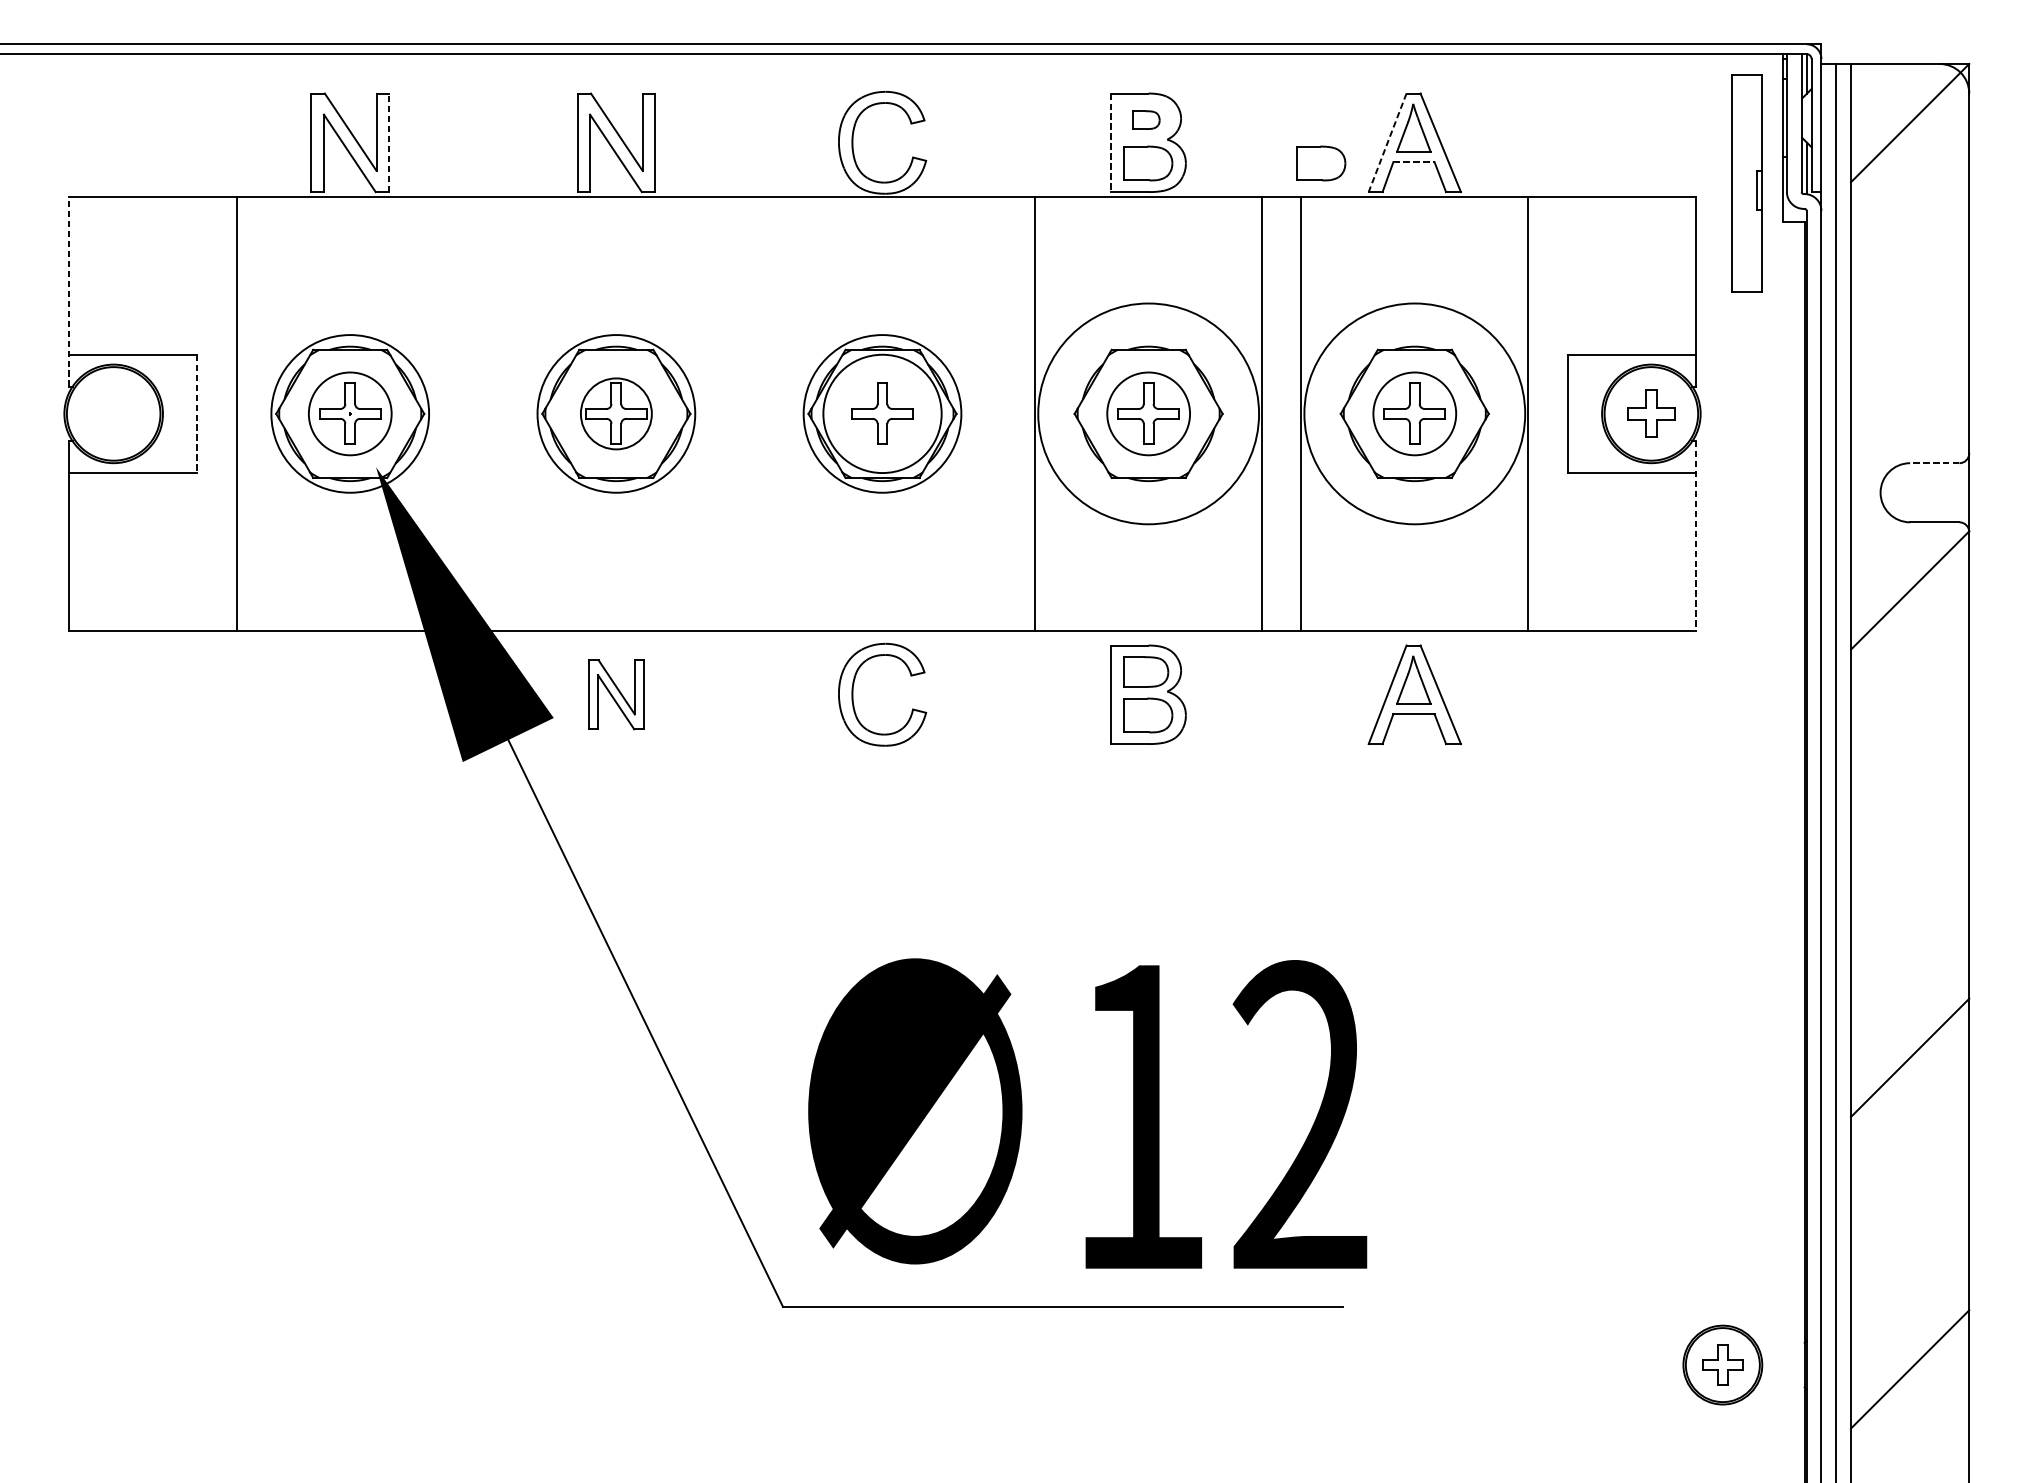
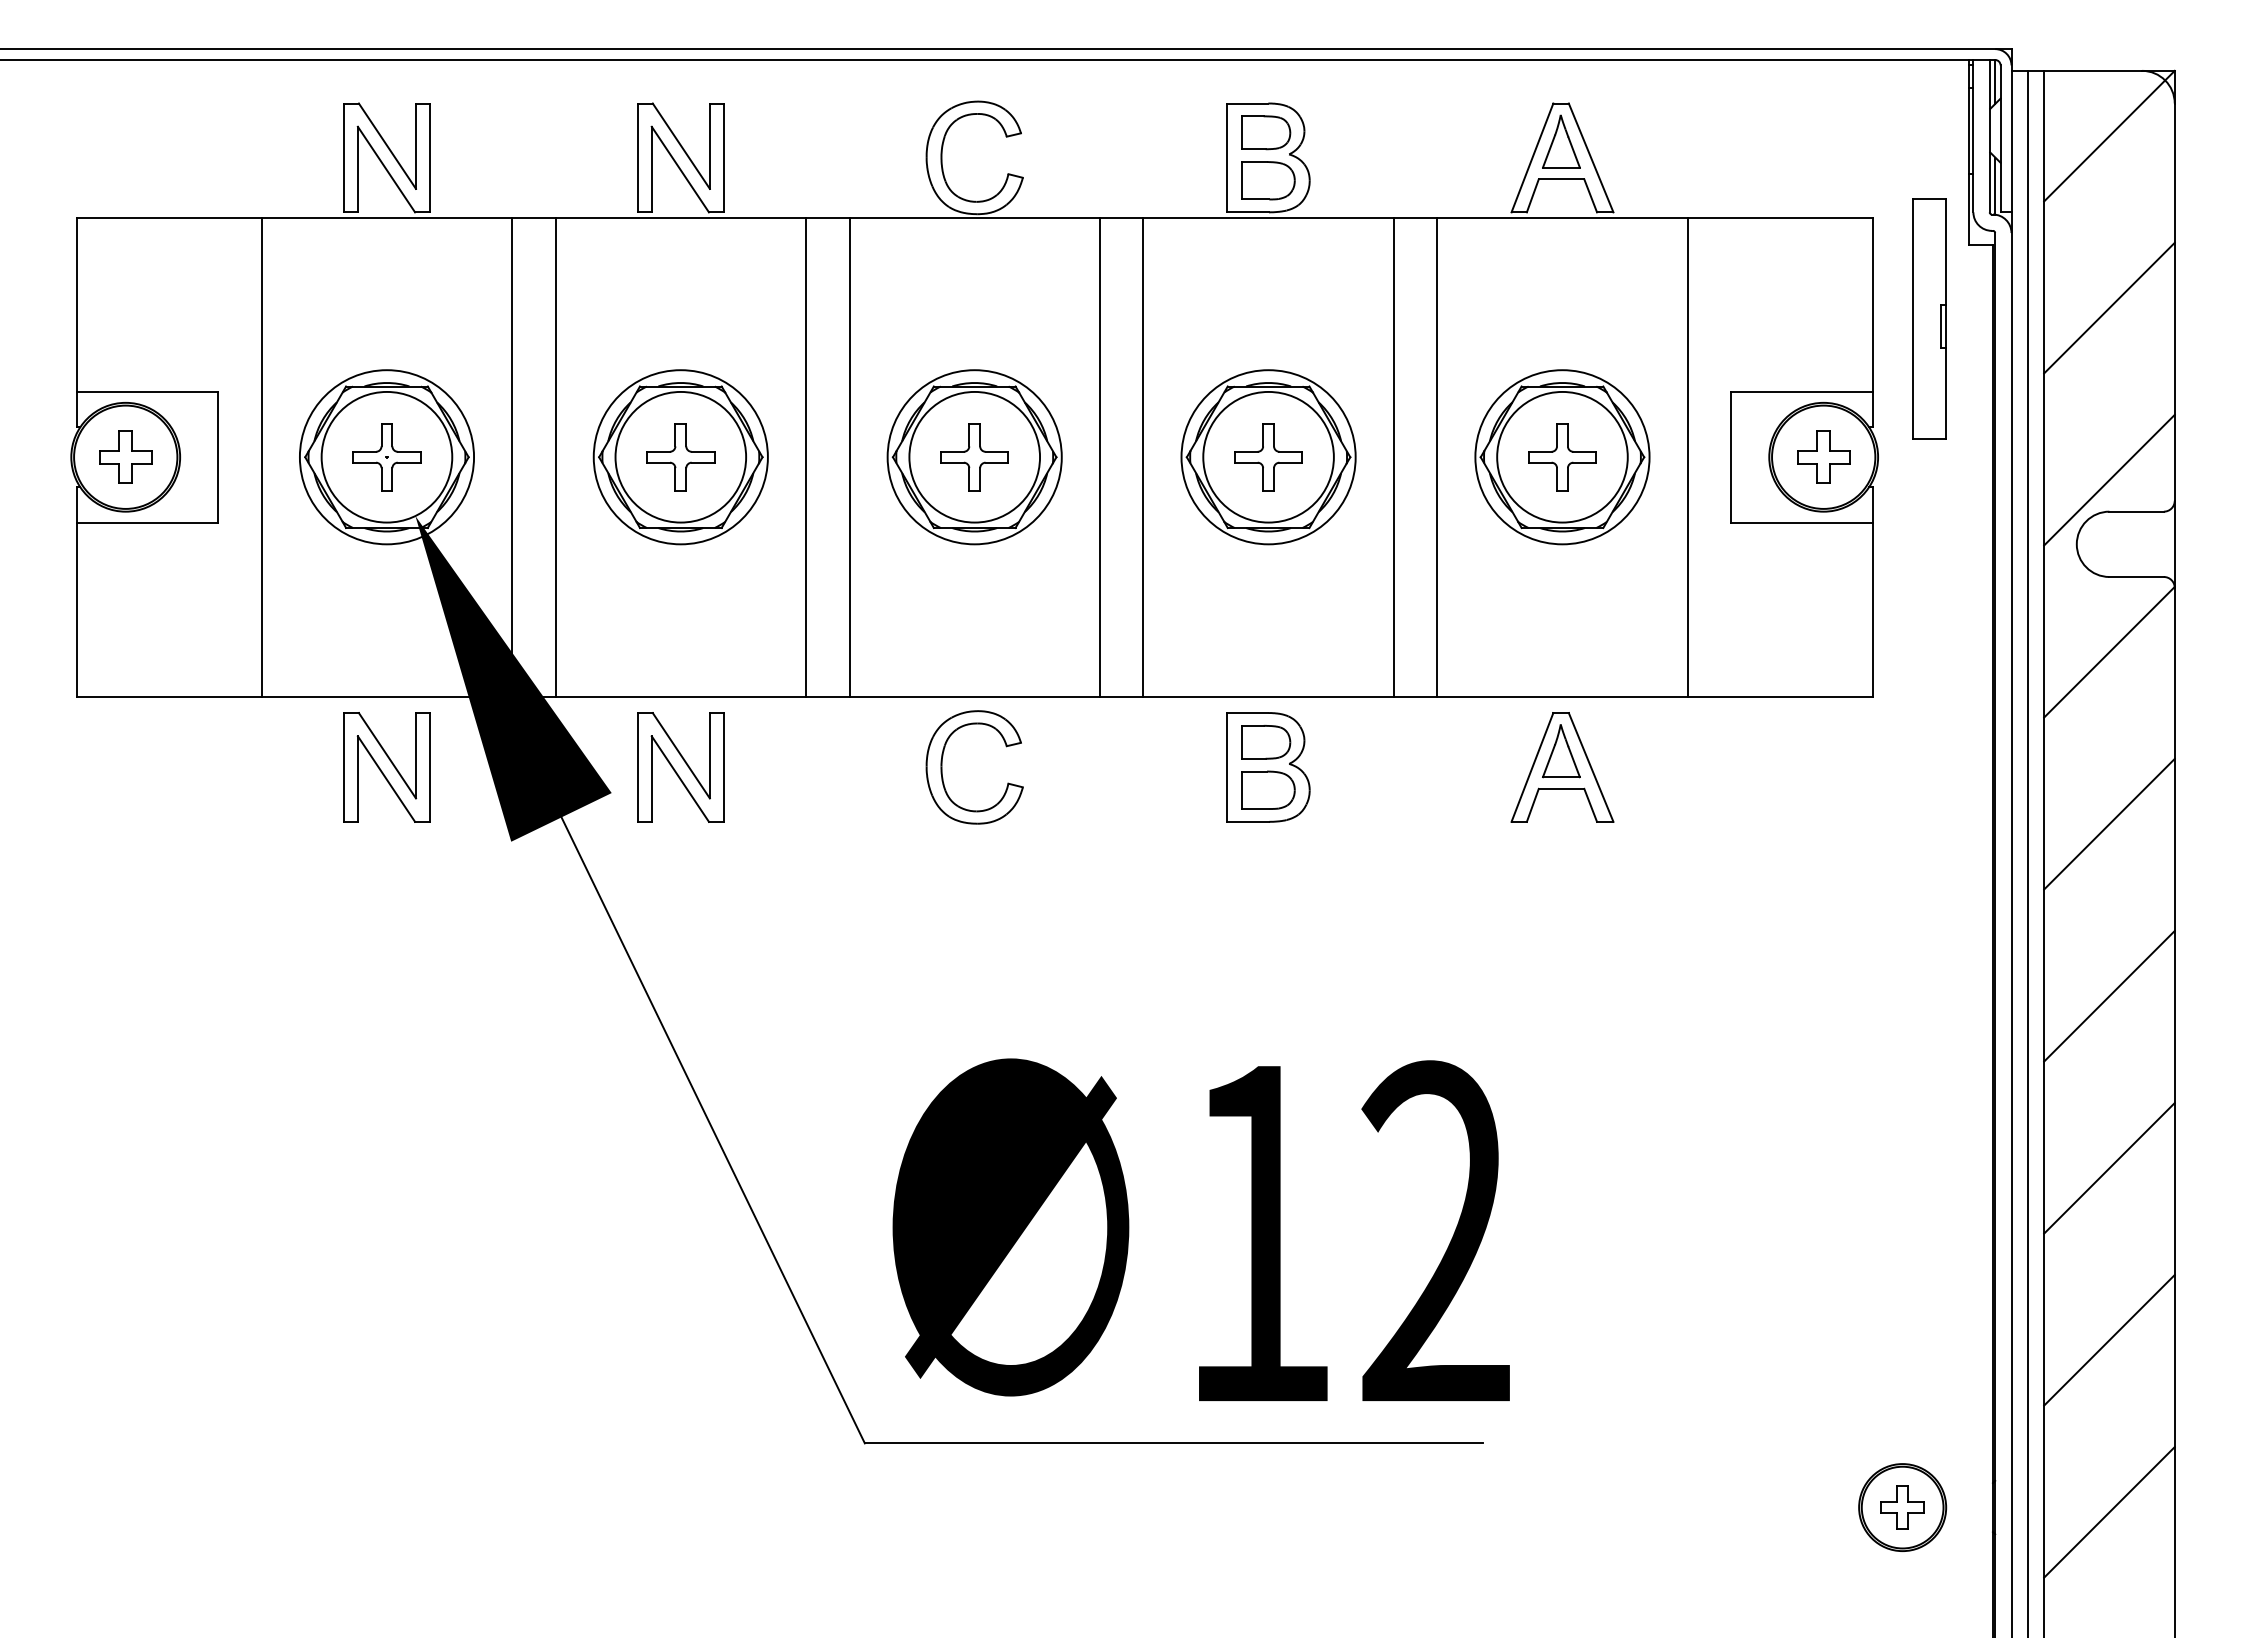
part: (1146, 119) -> (1266, 132), size x1.67
line: (388, 142) -> (429, 157), dashed -> solid
line: (1111, 143) -> (1227, 158), dashed -> solid
line: (1387, 143) -> (1532, 158), dashed -> solid
line: (1413, 162) -> (1561, 179), dashed -> solid
part: (1321, 163) -> (1459, 180), removed
part: (1747, 183) -> (1929, 318), moved
line: (1910, 278) -> (2109, 307), added
line: (69, 291) -> (76, 322), dashed -> solid
part: (113, 413) -> (125, 456), added
circle: (349, 413) -> (386, 456), size x1.43
line: (463, 413) -> (512, 456), added
line: (502, 413) -> (555, 456), added
circle: (616, 413) -> (680, 456), size x1.67
line: (730, 413) -> (806, 456), added
line: (769, 413) -> (849, 456), added
line: (995, 413) -> (1099, 456), added
circle: (1148, 413) -> (1268, 456), size x1.43
circle: (1414, 413) -> (1562, 456), size x1.43
line: (197, 414) -> (218, 457), dashed -> solid
circle: (1148, 414) -> (1268, 457), size x0.71
circle: (1414, 414) -> (1562, 457), size x0.71
line: (1910, 434) -> (2109, 479), added
line: (1934, 463) -> (2136, 511), dashed -> solid
line: (1695, 535) -> (1872, 591), dashed -> solid
part: (349, 694) -> (386, 767), added
part: (616, 694) -> (680, 767), size x1.43
line: (1910, 745) -> (2109, 823), added
line: (1910, 901) -> (2109, 995), added
line: (1910, 1213) -> (2109, 1340), added

